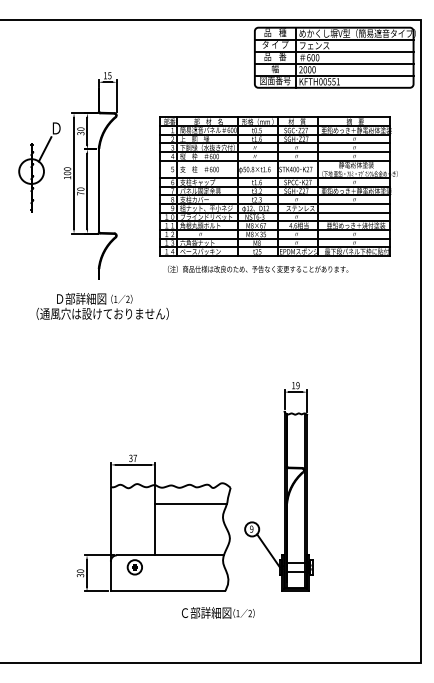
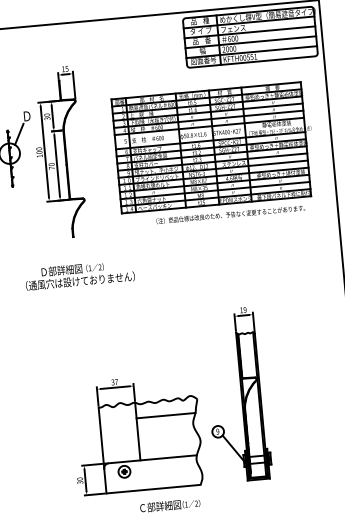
text: (258, 268) -> (231, 214), moved
text: (102, 306) -> (79, 275), moved
text: (218, 612) -> (170, 505), moved

